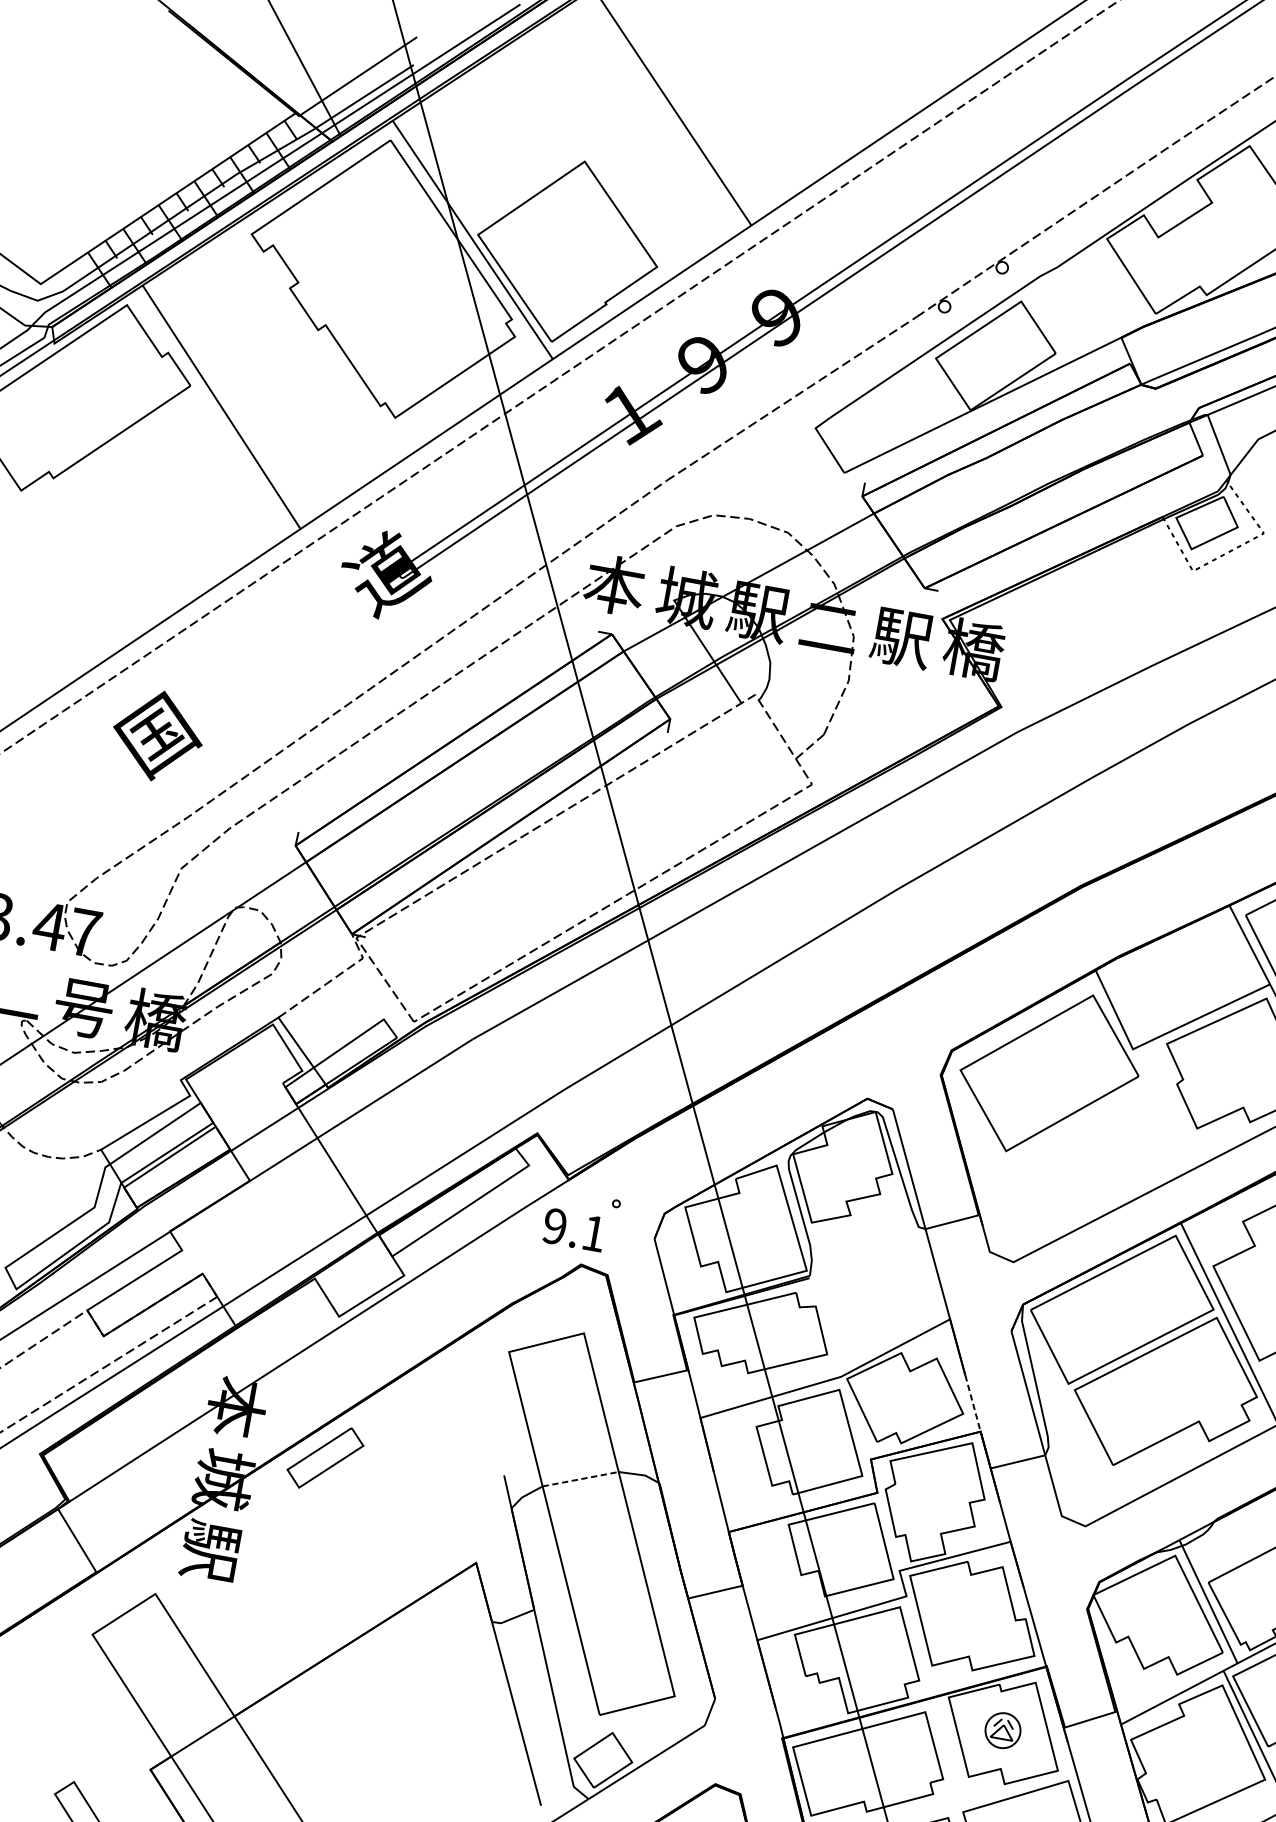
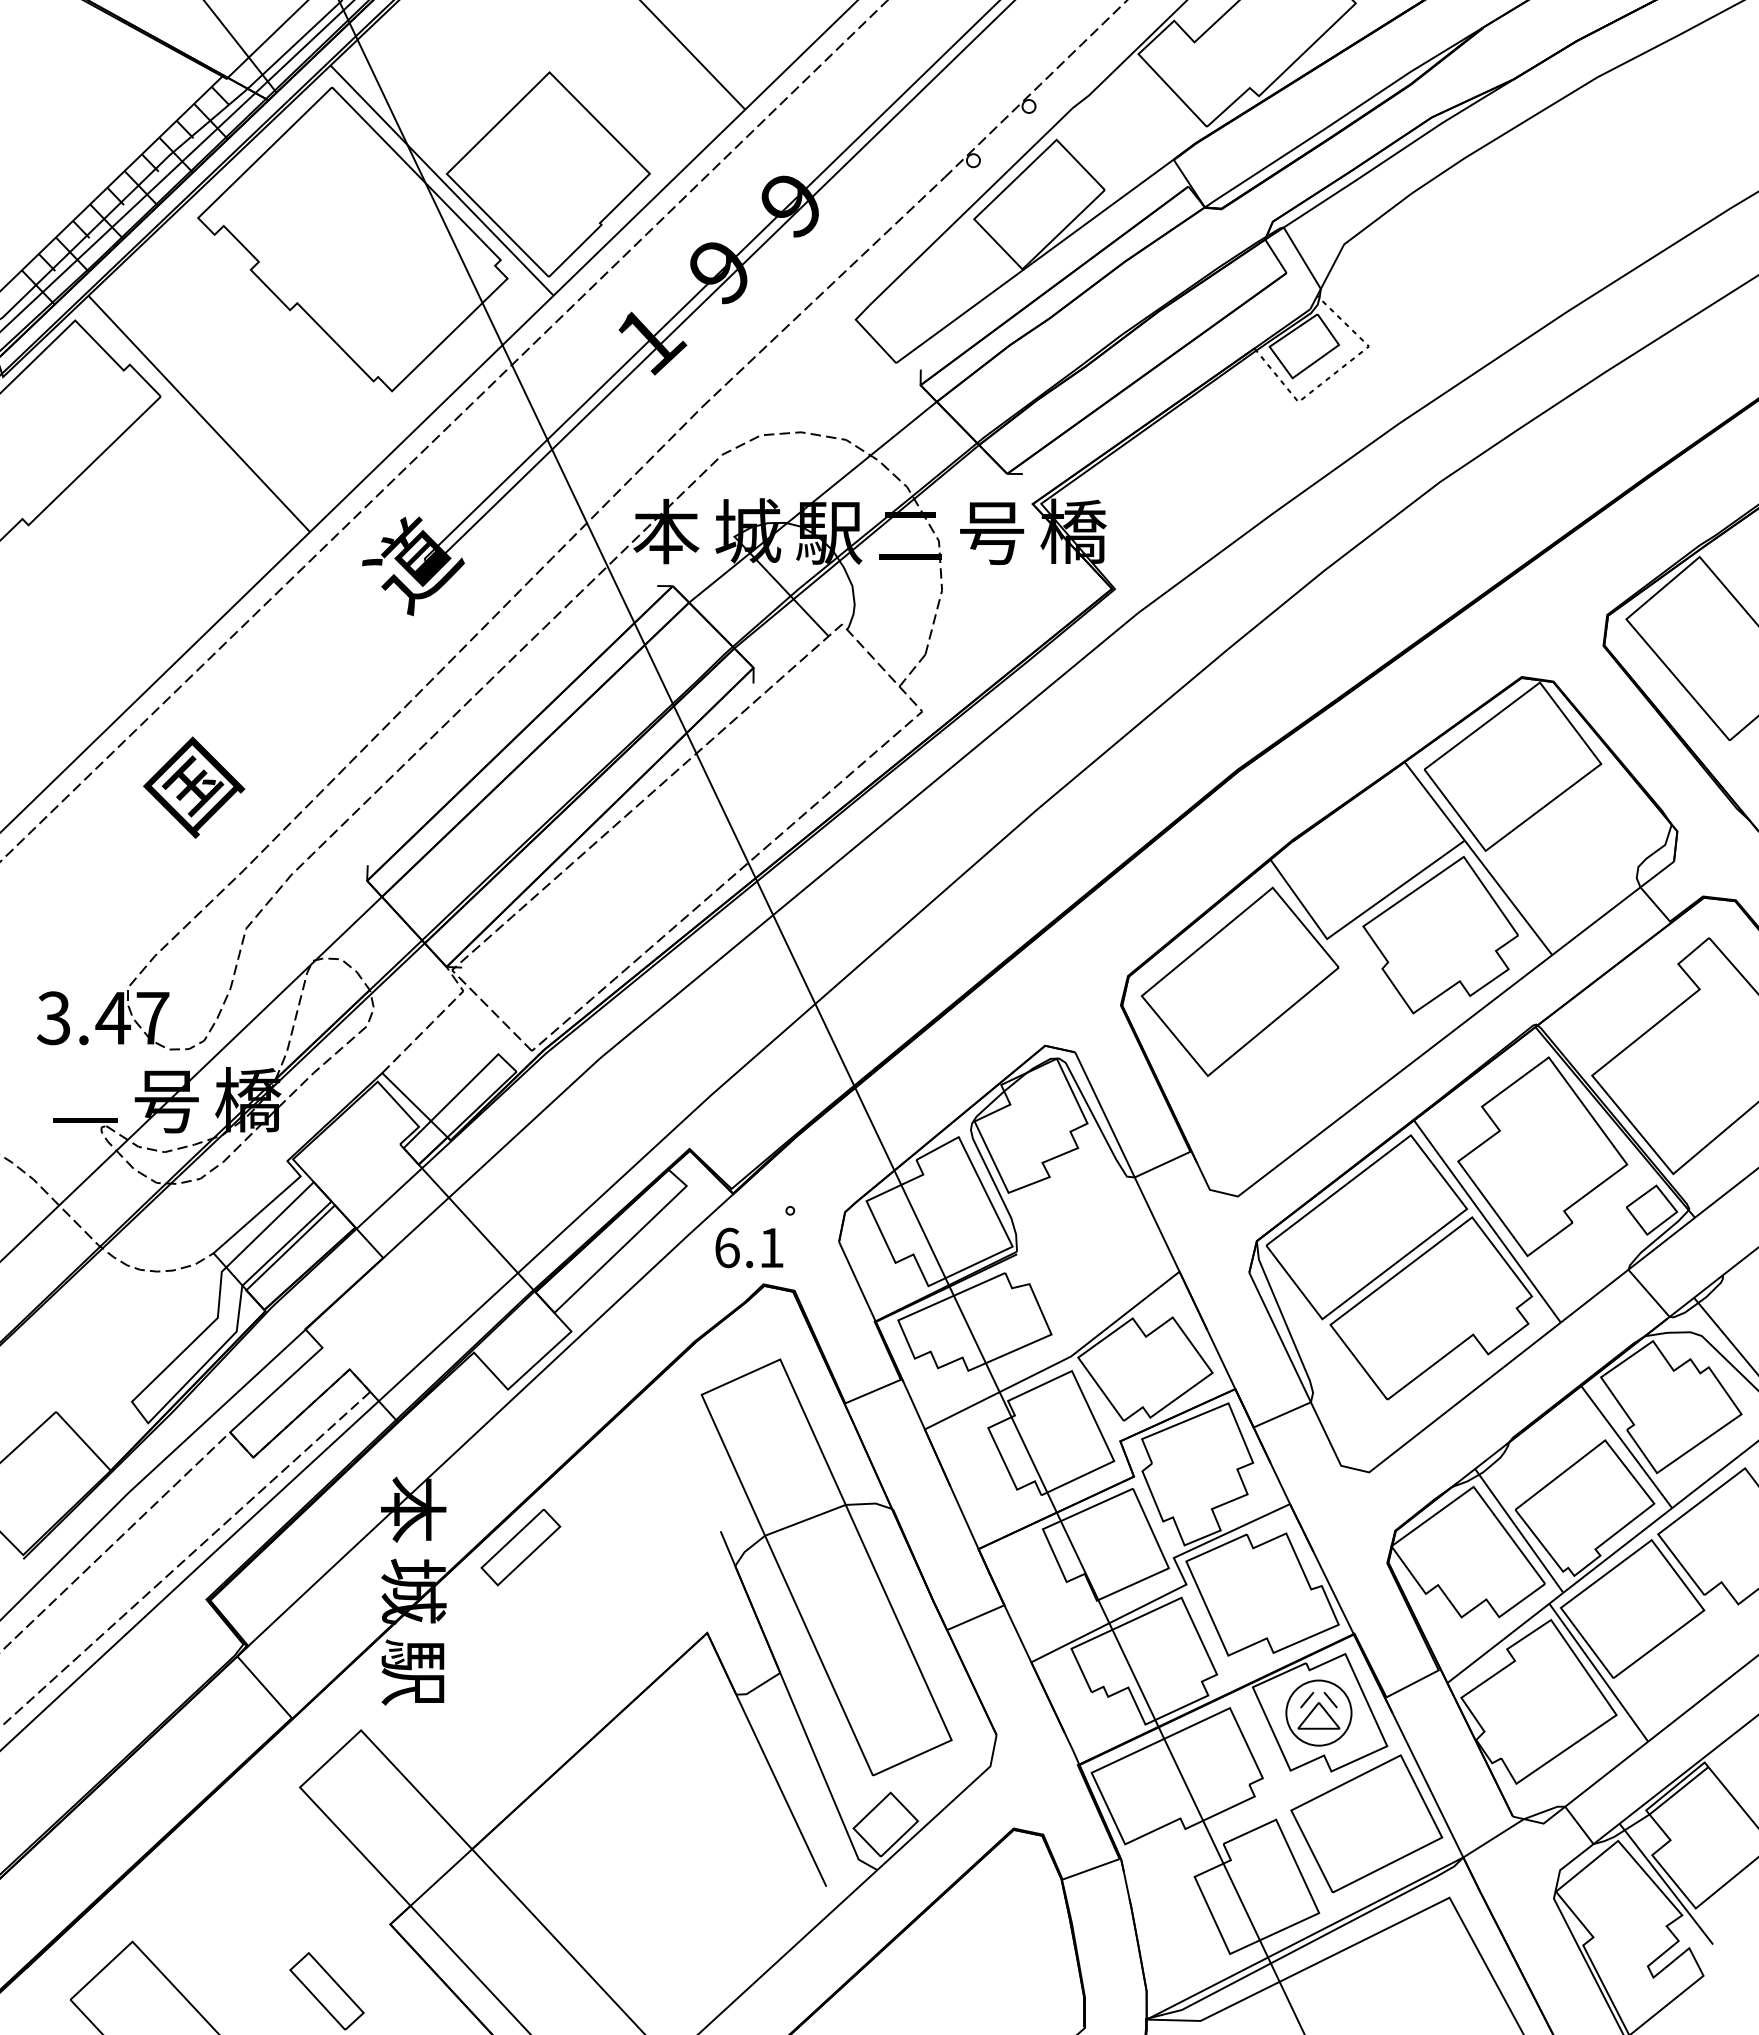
text: (901, 638) -> (991, 533), 駅 -> 号
text: (555, 1226) -> (727, 1247), 9.1 -> 6.1
line: (973, 1403) -> (1221, 1359), dashed -> solid
line: (580, 1479) -> (805, 1520), dashed -> solid
part: (1002, 1730) -> (1318, 1712), size x1.67

